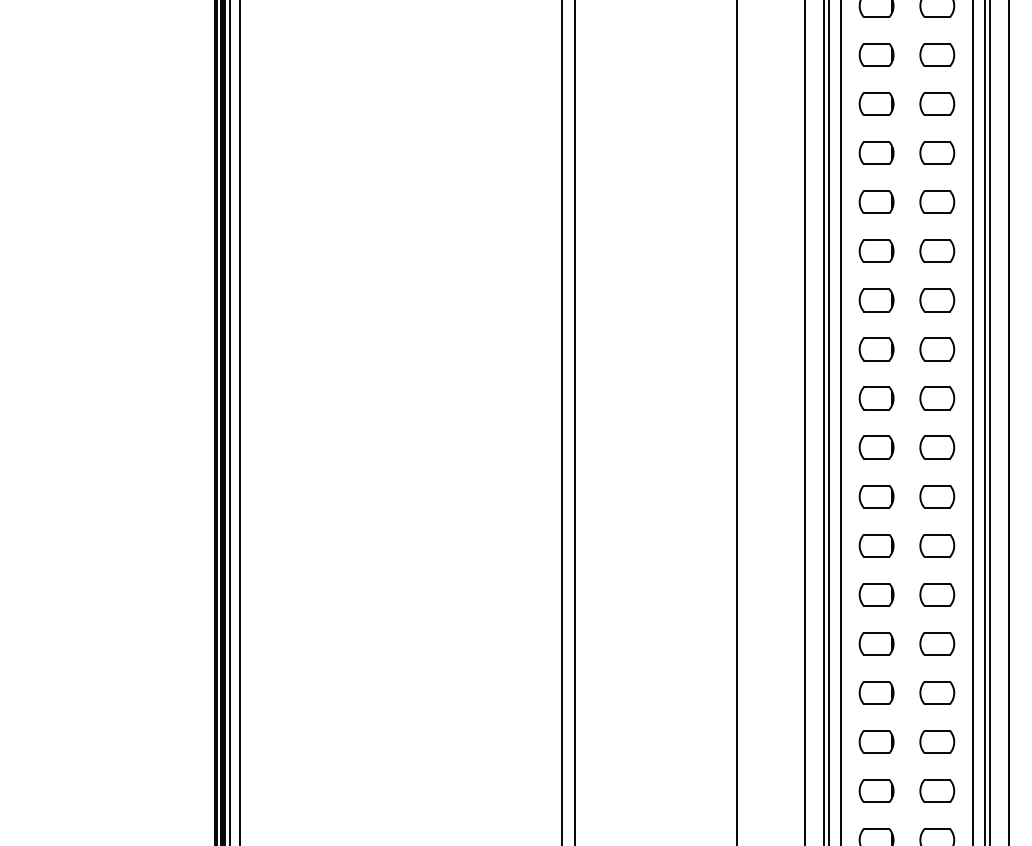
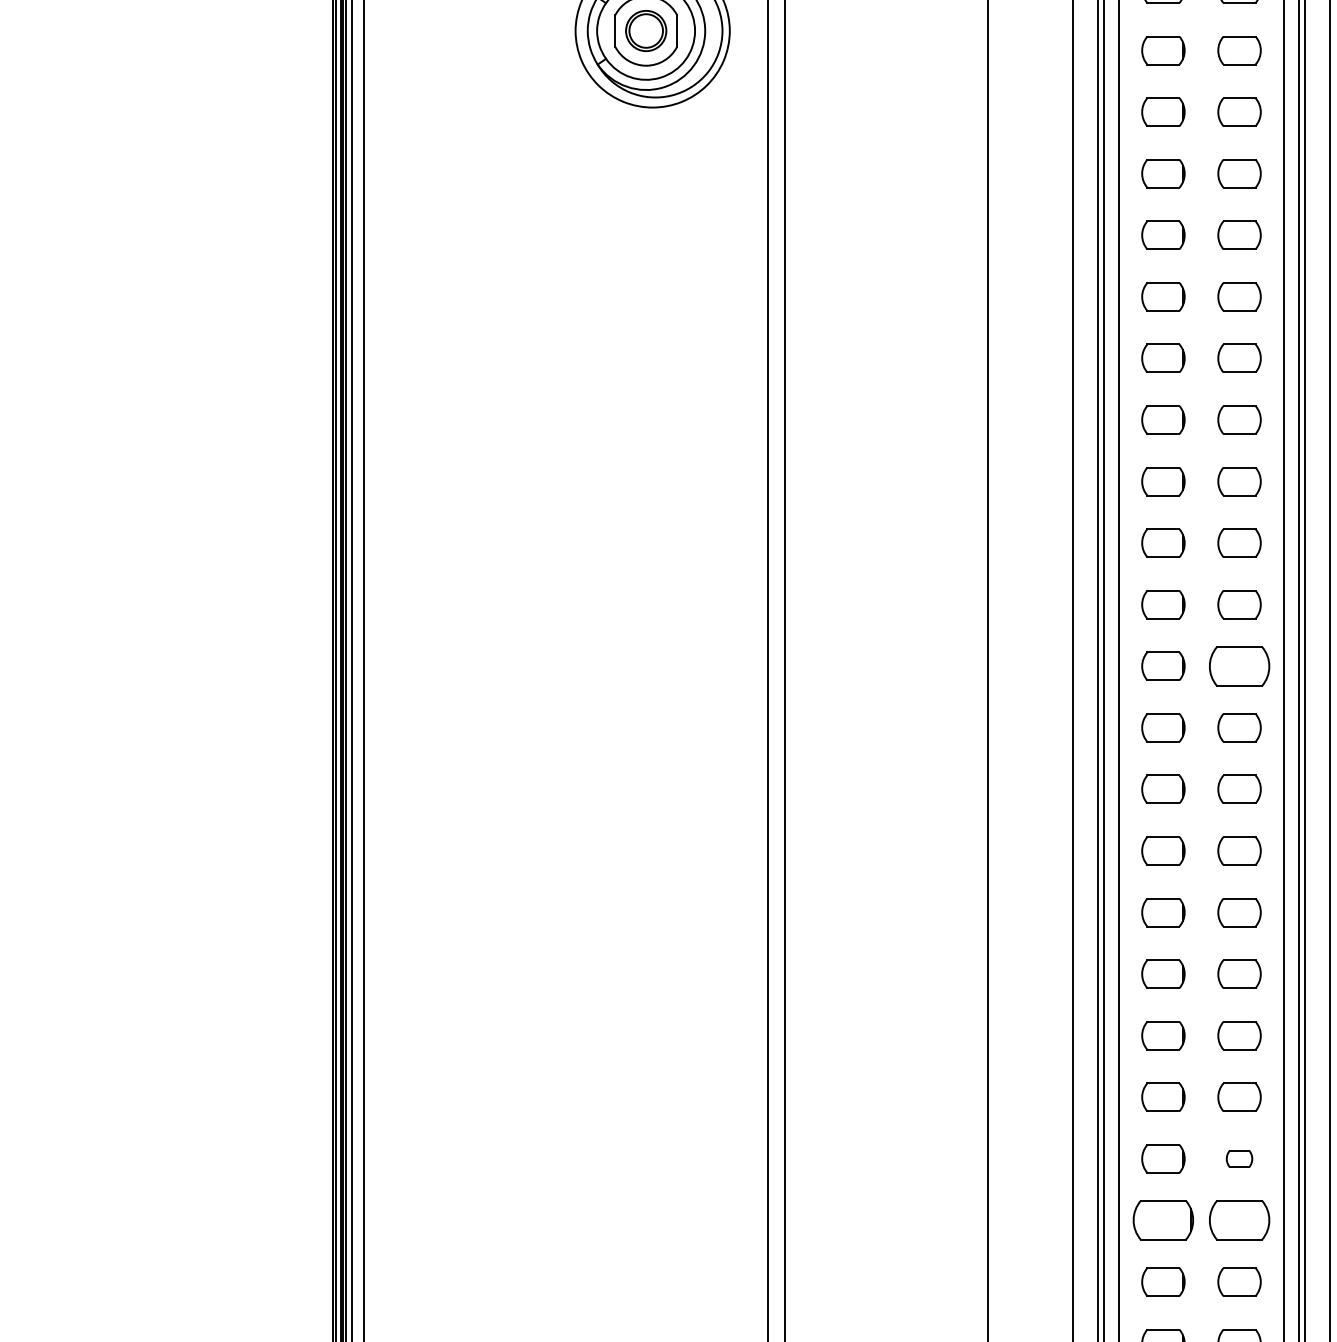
part: (937, 348) -> (1239, 665), size x1.4
part: (937, 741) -> (1239, 1158), size x0.6
part: (876, 791) -> (1163, 1220), size x1.4
part: (937, 791) -> (1239, 1220), size x1.4

